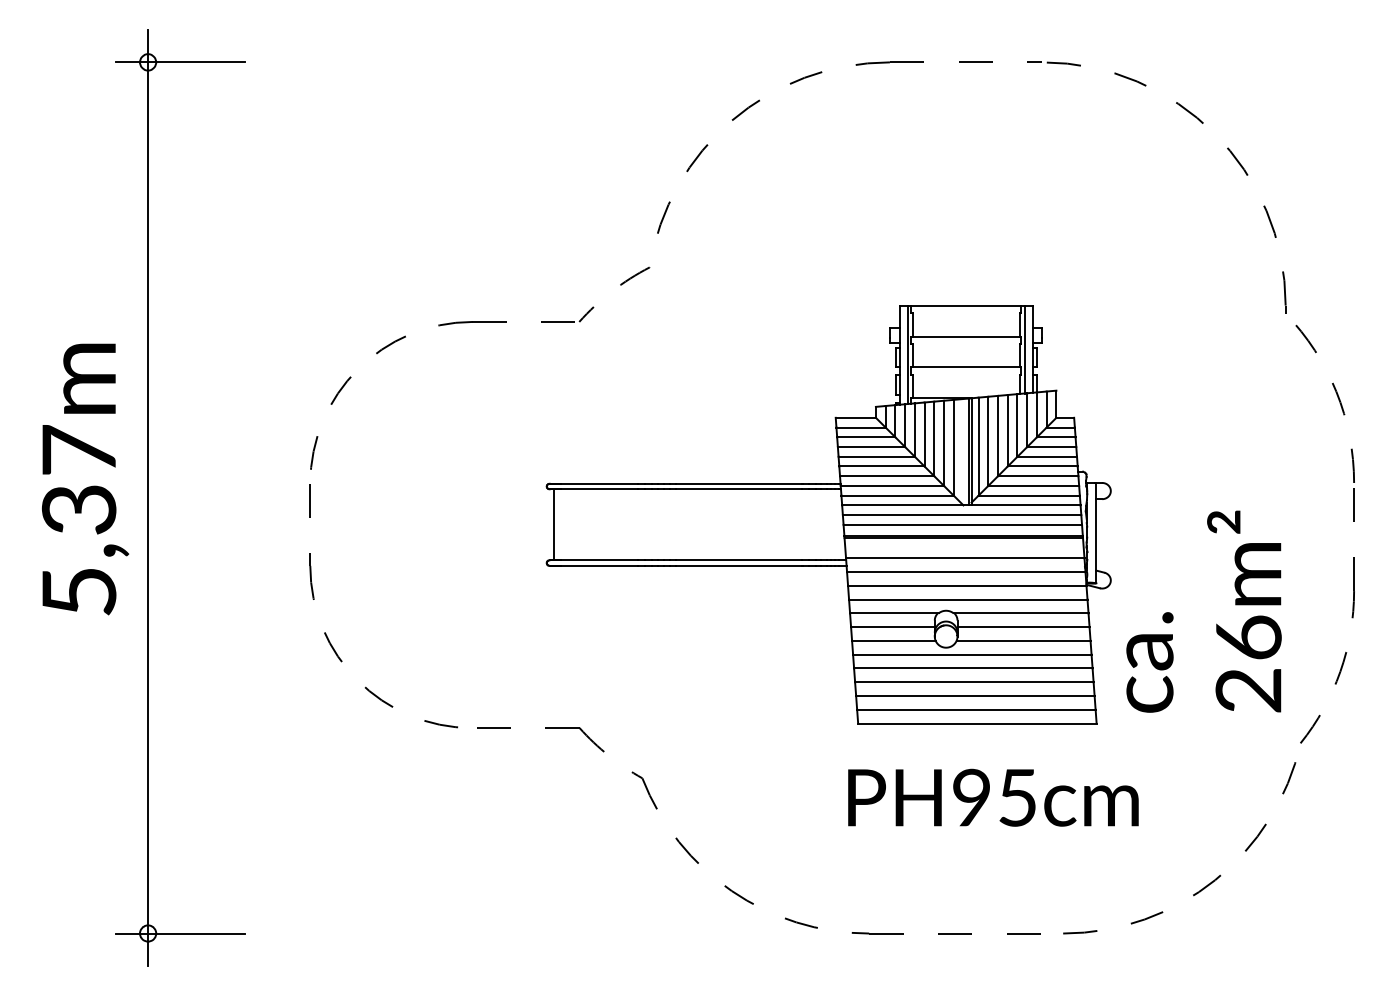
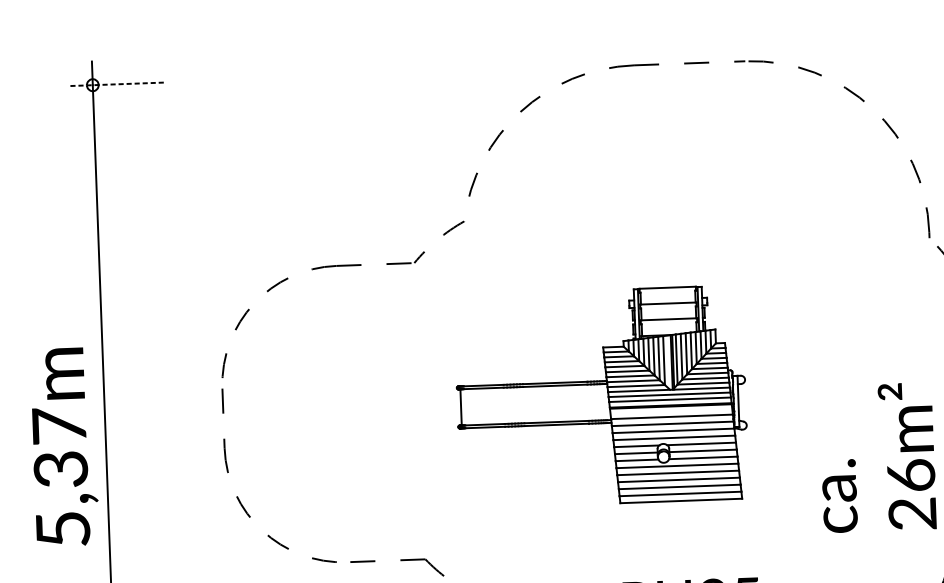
line: (180, 62) -> (116, 84), solid -> dashed
text: (85, 479) -> (64, 447), moved
part: (828, 514) -> (601, 396), size x0.7

